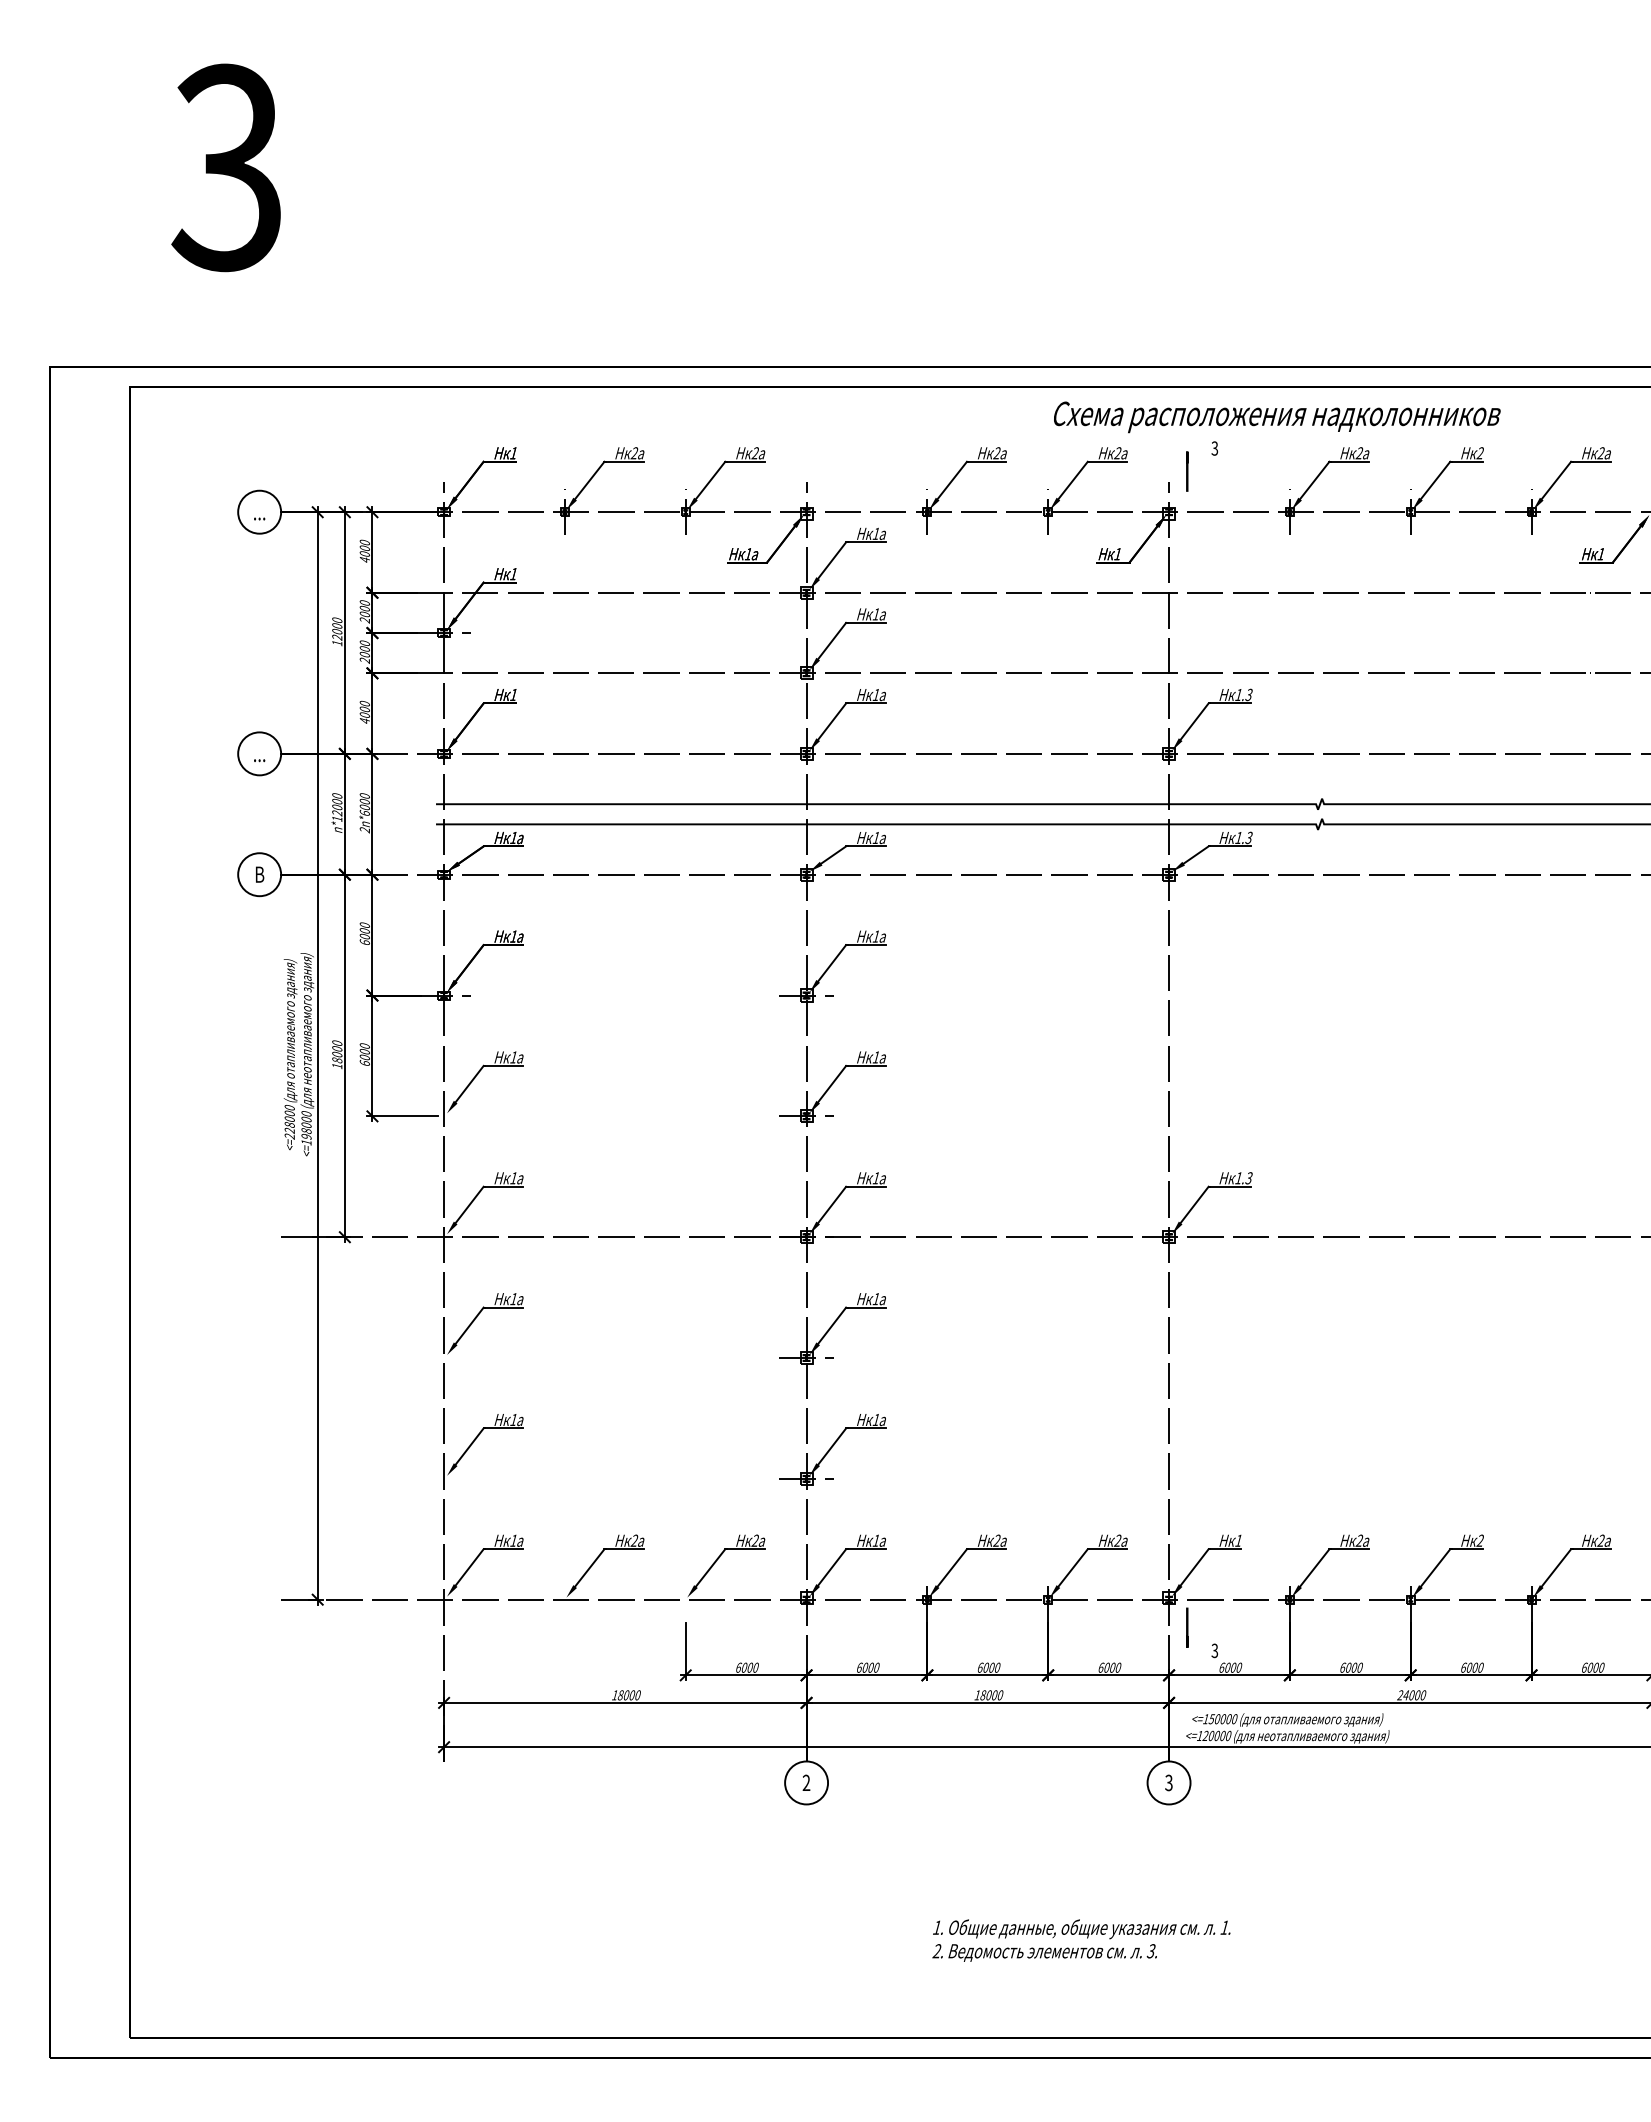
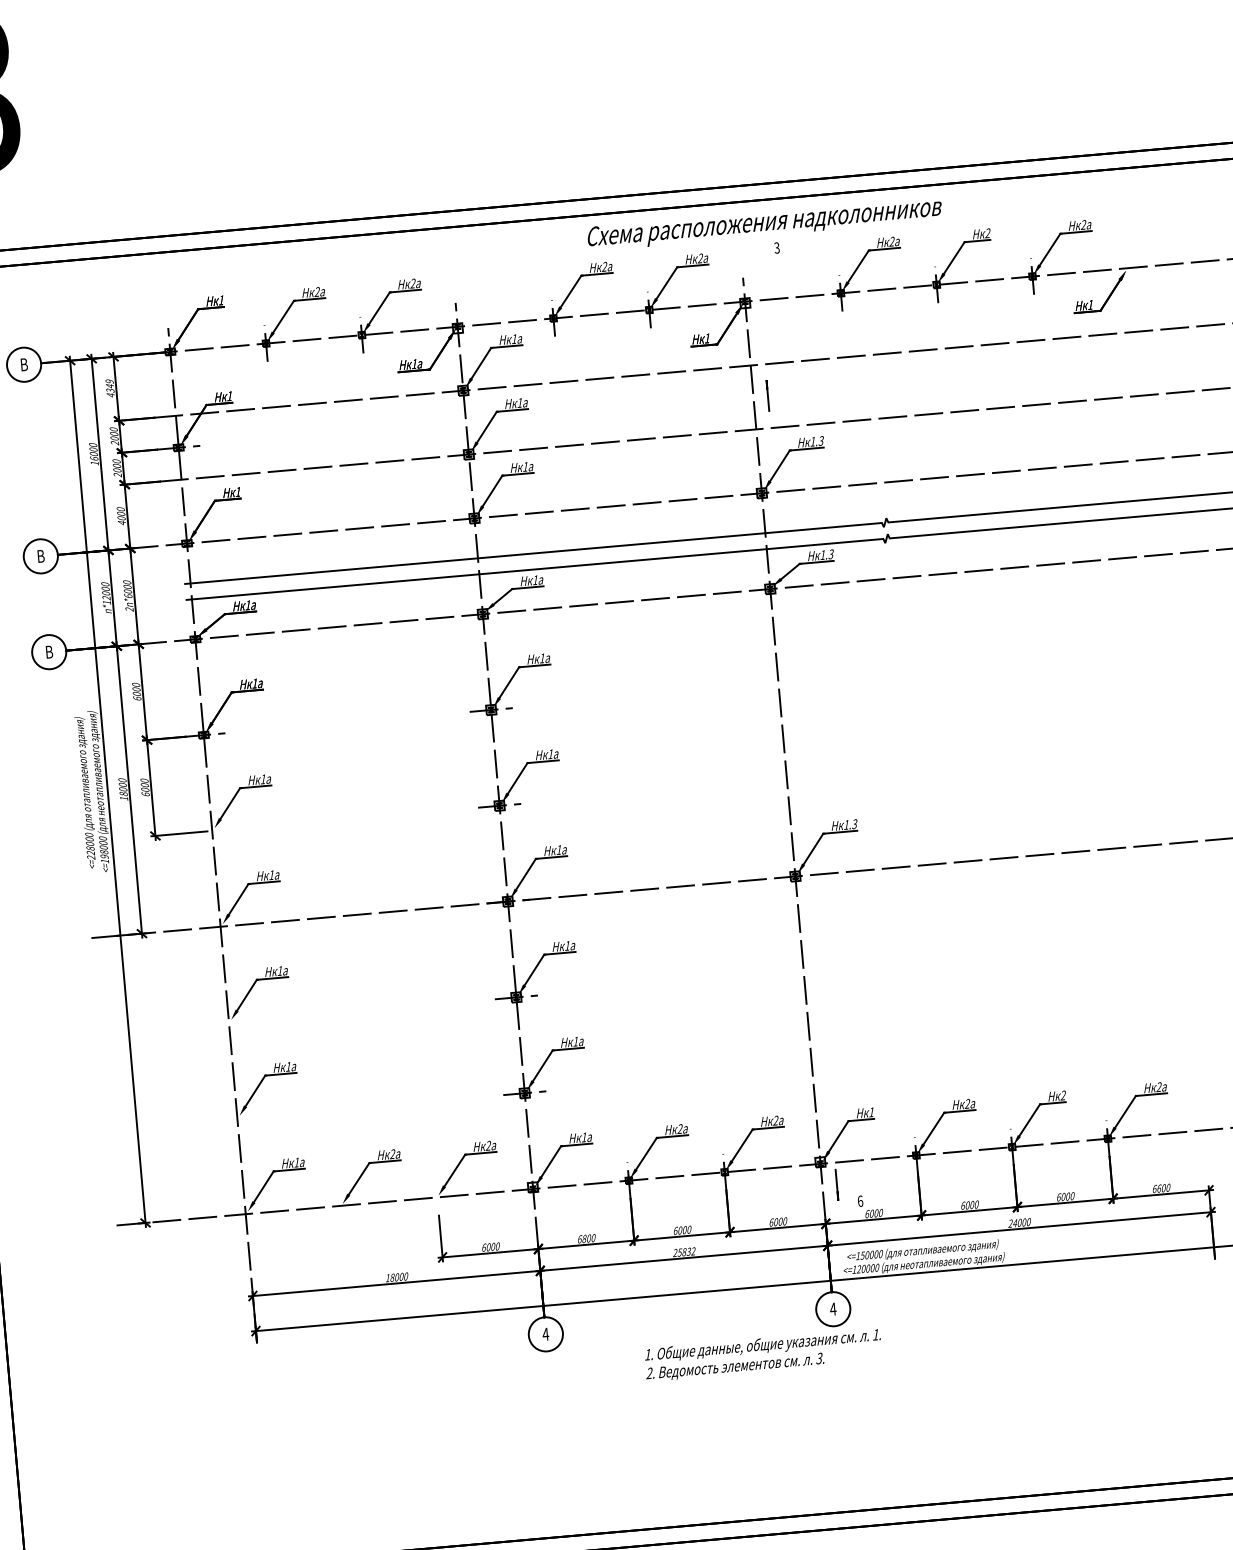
text: (1277, 417) -> (765, 224), moved
line: (1187, 471) -> (768, 395), moved
text: (259, 512) -> (23, 364), ... -> В
text: (364, 548) -> (109, 386), 4000 -> 4349
text: (337, 637) -> (94, 458), 12000 -> 16000
text: (259, 753) -> (40, 556), ... -> В
text: (1214, 1650) -> (860, 1201), 3 -> 6
text: (865, 1667) -> (584, 1238), 6000 -> 6800
text: (1590, 1667) -> (1159, 1188), 6000 -> 6600
text: (988, 1695) -> (684, 1252), 18000 -> 25832
text: (806, 1782) -> (545, 1333), 2 -> 4
text: (1168, 1782) -> (832, 1308), 3 -> 4
text: (1081, 1940) -> (763, 1354), moved

